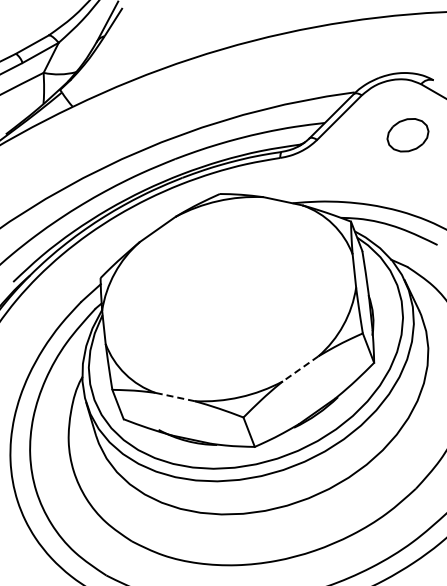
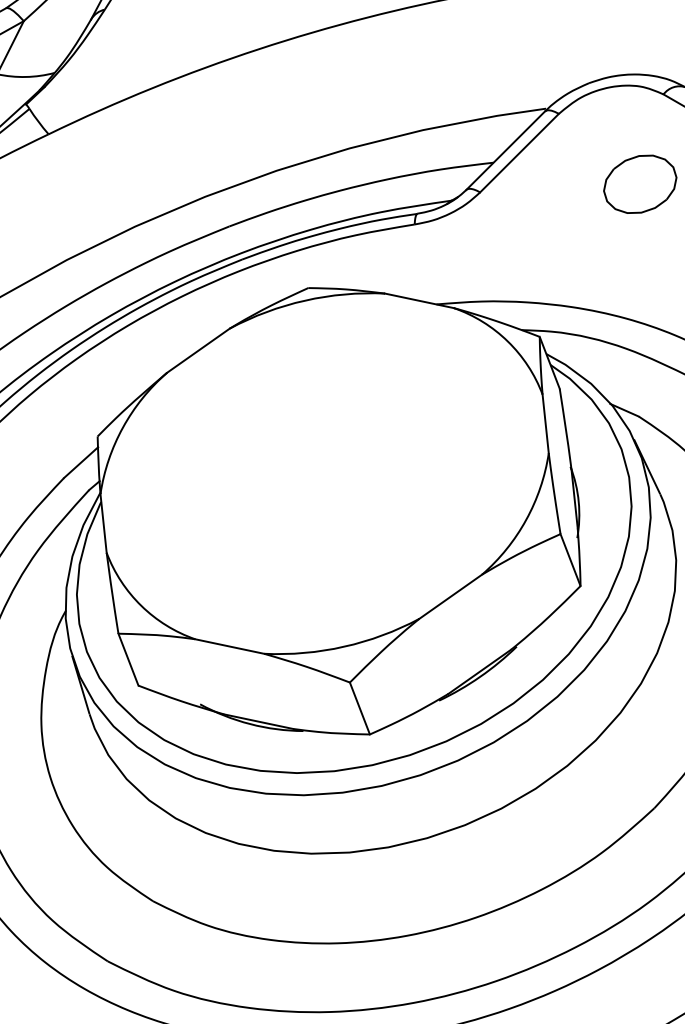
line: (300, 368) -> (450, 596), dashed -> solid
line: (175, 397) -> (229, 647), dashed -> solid

